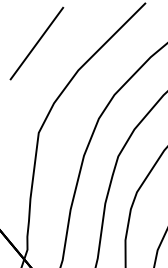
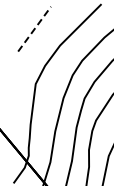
line: (38, 42) -> (35, 28), solid -> dashed

